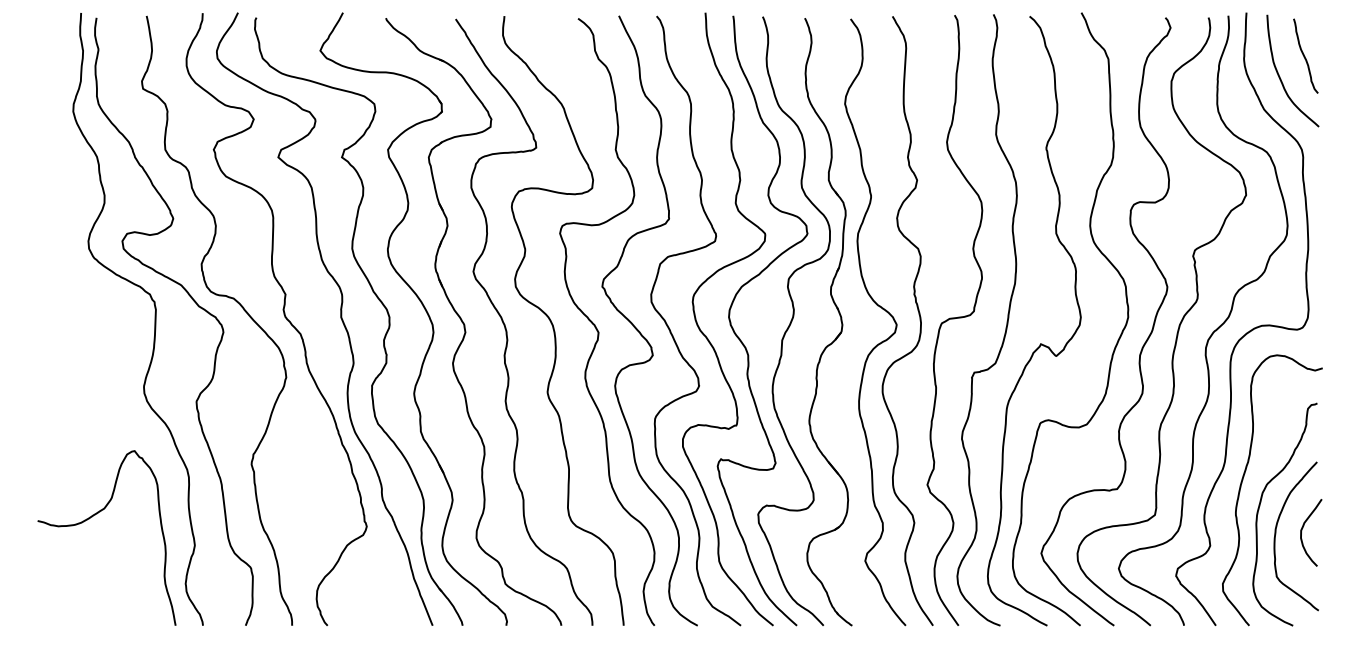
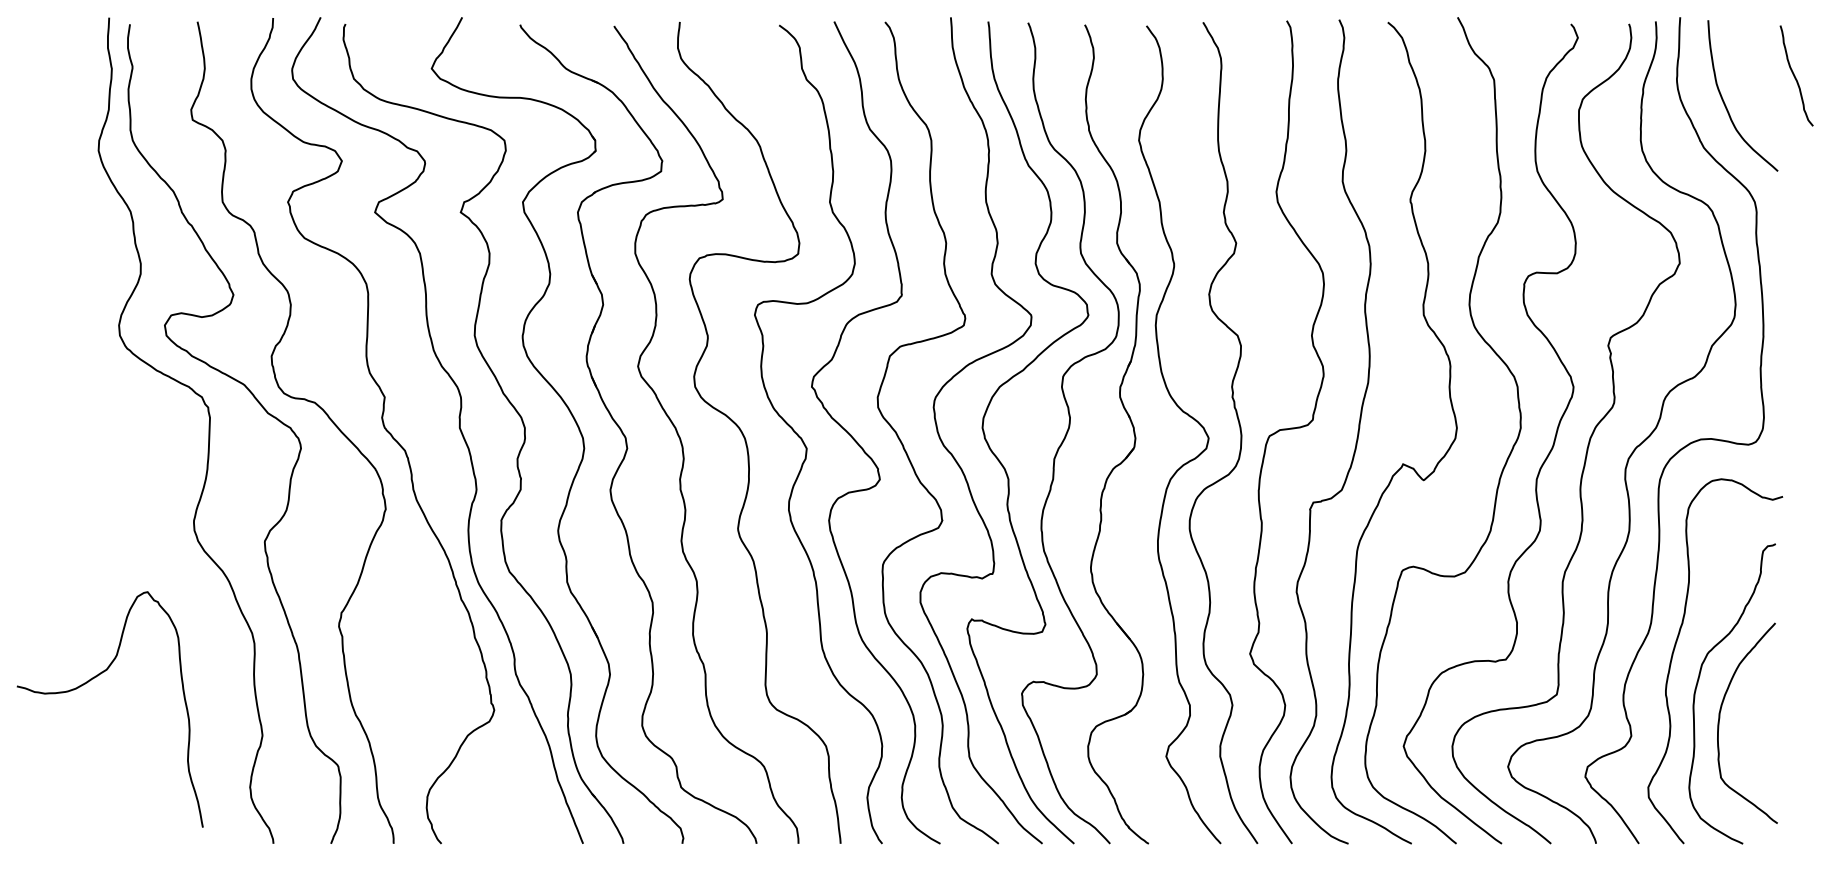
curve: (1304, 55) -> (1794, 75), moved
curve: (92, 517) -> (90, 681), moved
curve: (1303, 528) -> (1757, 712), removed

